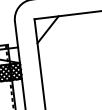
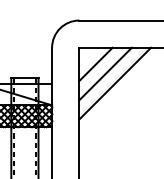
line: (55, 35) -> (105, 73), added
line: (63, 41) -> (115, 83), added

